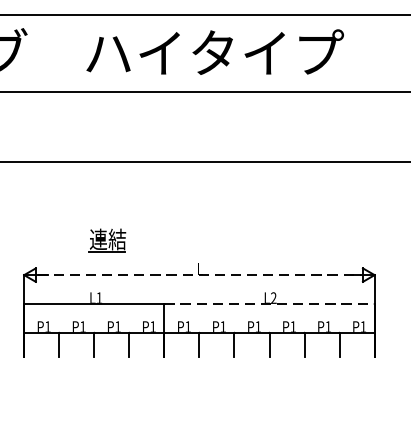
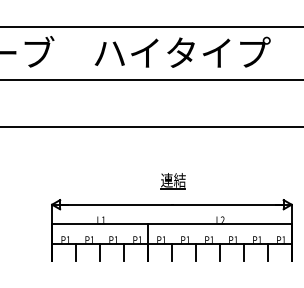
part: (106, 241) -> (172, 181), moved
line: (198, 274) -> (171, 204), dashed -> solid
line: (269, 304) -> (219, 224), dashed -> solid

